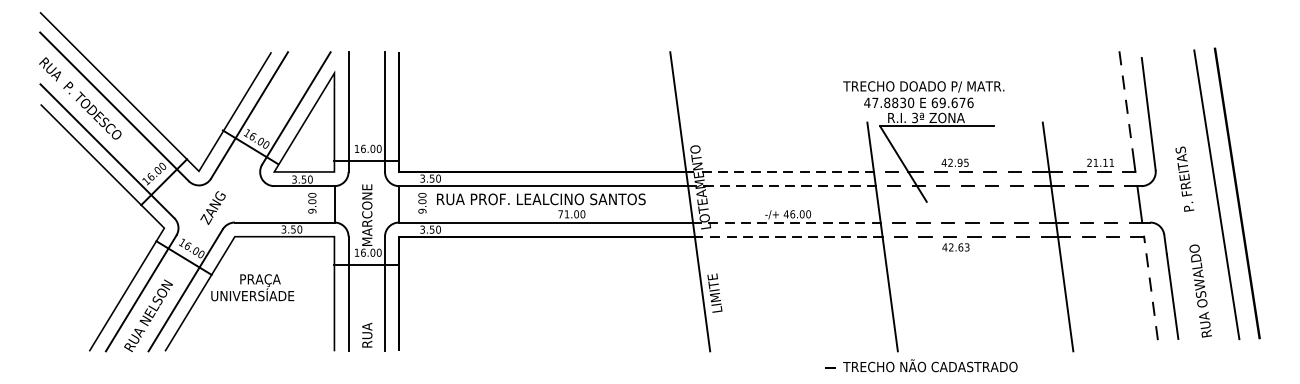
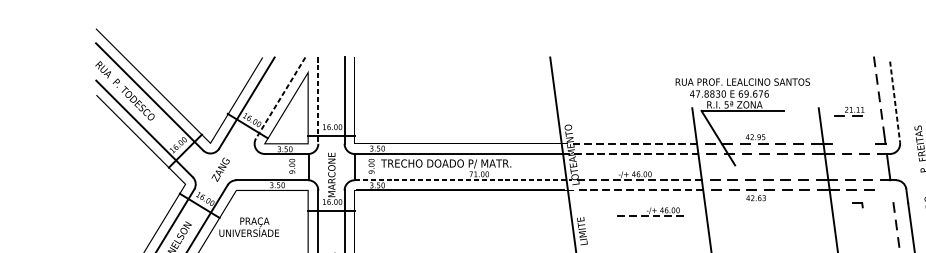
text: (936, 86) -> (742, 82), TRECHO DOADO P/ MATR. -> RUA PROF. LEALCINO SANTOS
line: (296, 108) -> (280, 98), solid -> dashed
line: (348, 112) -> (318, 100), solid -> dashed
line: (1148, 114) -> (894, 102), solid -> dashed
text: (914, 116) -> (726, 103), 3ª -> 5ª
part: (1093, 165) -> (849, 111), moved
text: (540, 199) -> (456, 163), RUA PROF. LEALCINO SANTOS -> TRECHO DOADO P/ MATR.
line: (550, 222) -> (463, 180), solid -> dashed
part: (1137, 239) -> (857, 205), moved
part: (809, 266) -> (650, 211), added

